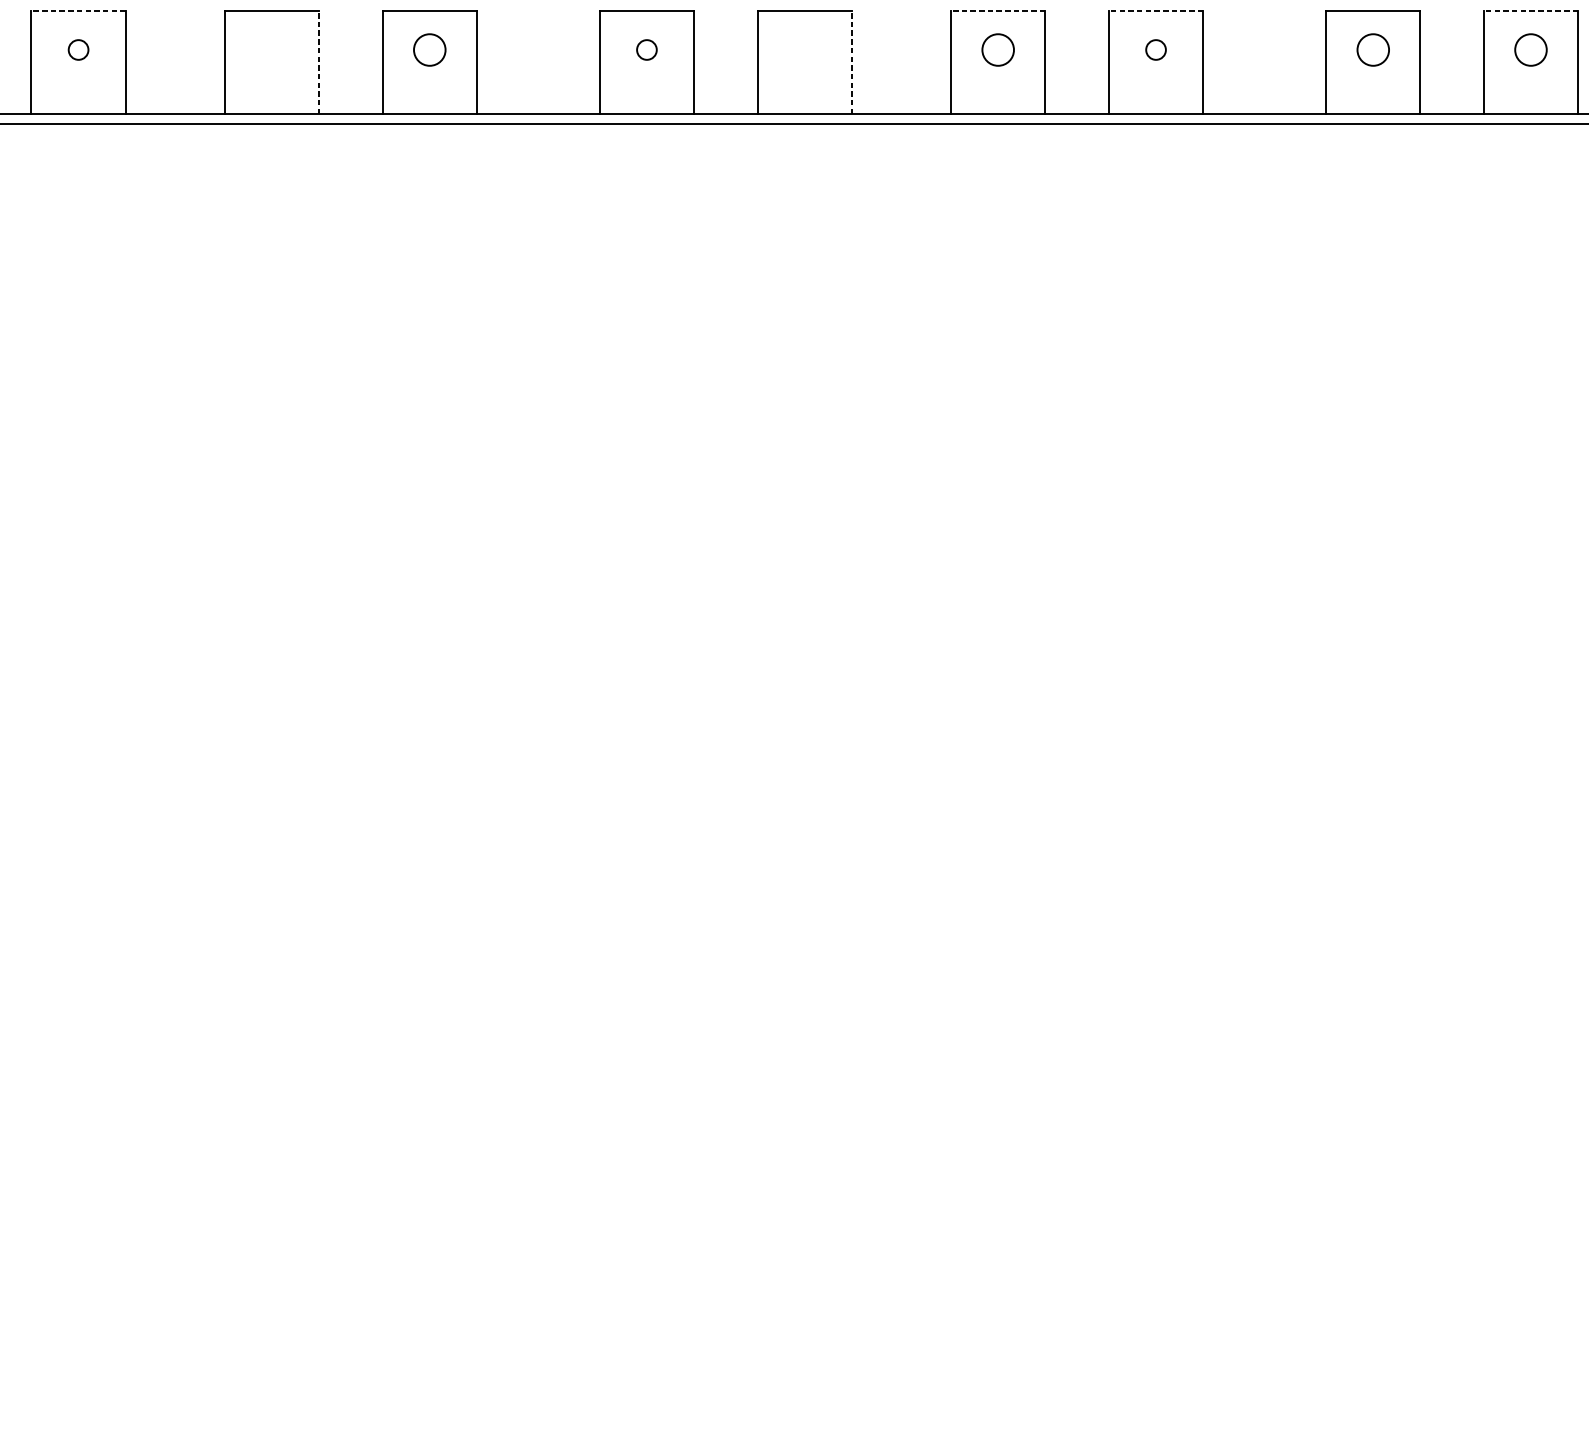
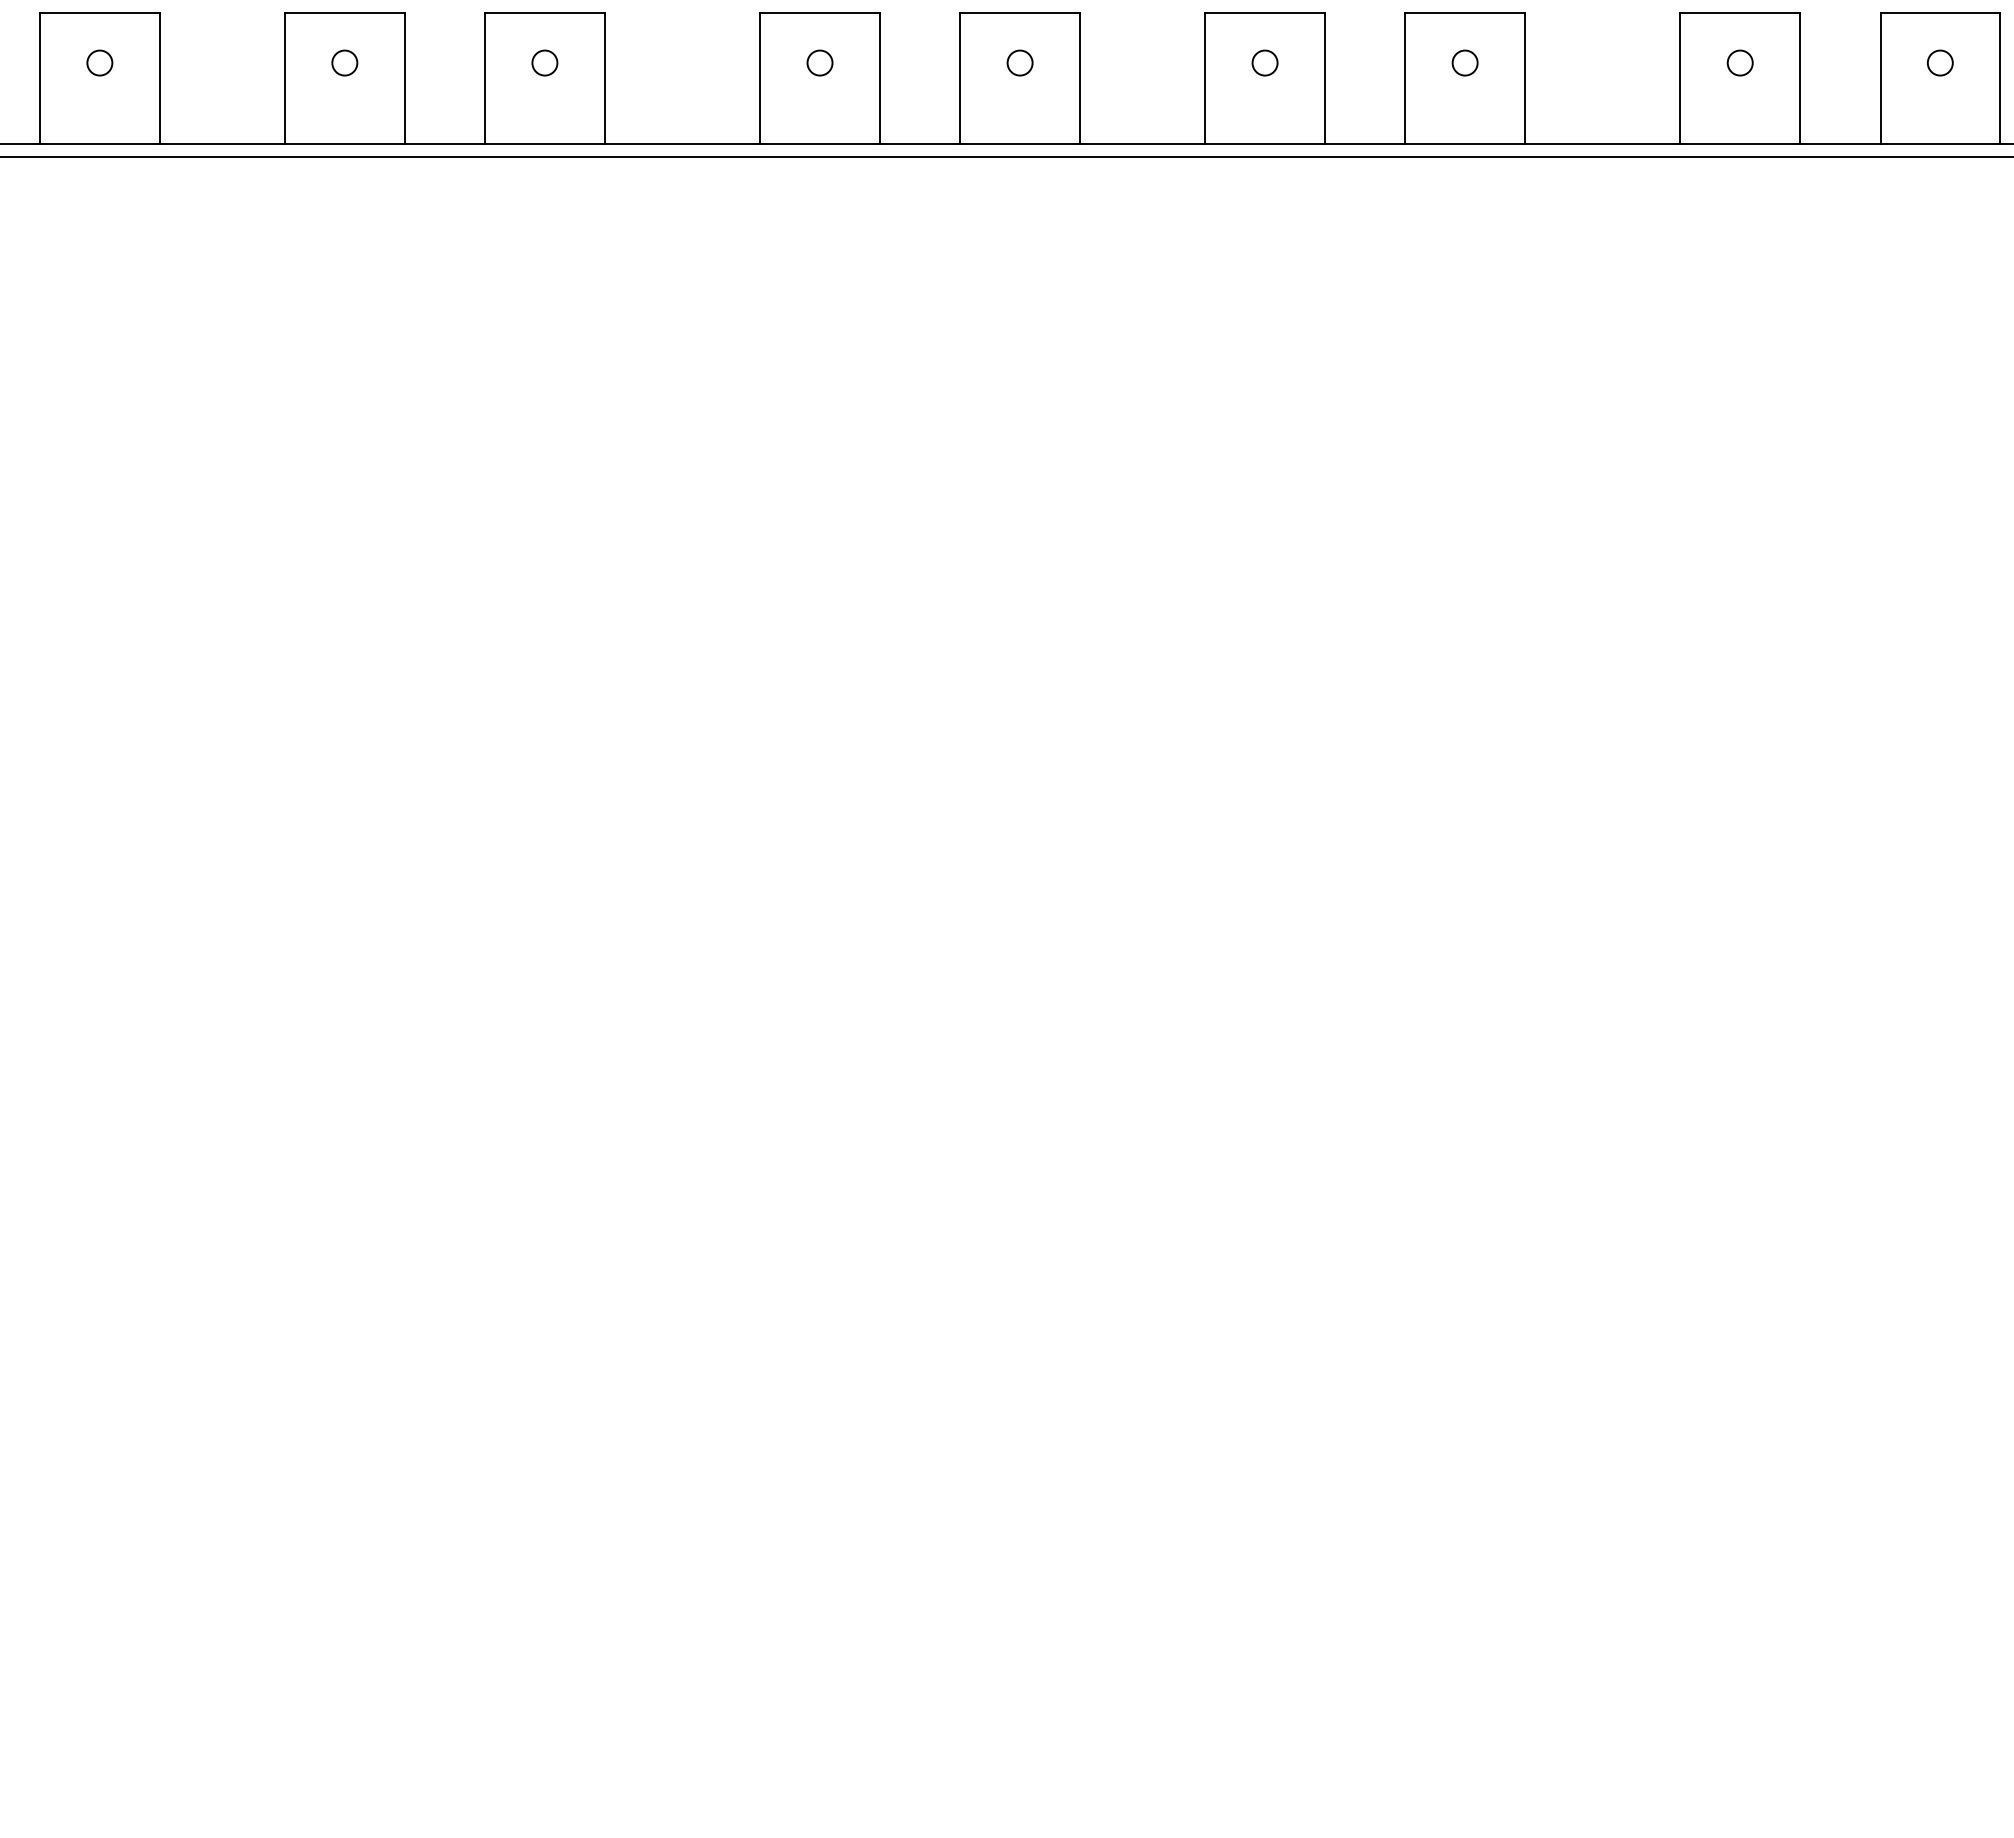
line: (78, 10) -> (99, 13), dashed -> solid
line: (998, 10) -> (1265, 13), dashed -> solid
line: (1156, 10) -> (1465, 13), dashed -> solid
line: (1531, 10) -> (1940, 13), dashed -> solid
circle: (271, 49) -> (344, 62), added
circle: (429, 49) -> (544, 62), size x0.62
circle: (804, 49) -> (1019, 62), added
circle: (997, 49) -> (1264, 62), size x0.62
circle: (1372, 49) -> (1739, 62), size x0.62
circle: (1531, 49) -> (1940, 62), size x0.62
line: (319, 62) -> (404, 78), dashed -> solid
line: (851, 62) -> (1079, 78), dashed -> solid

